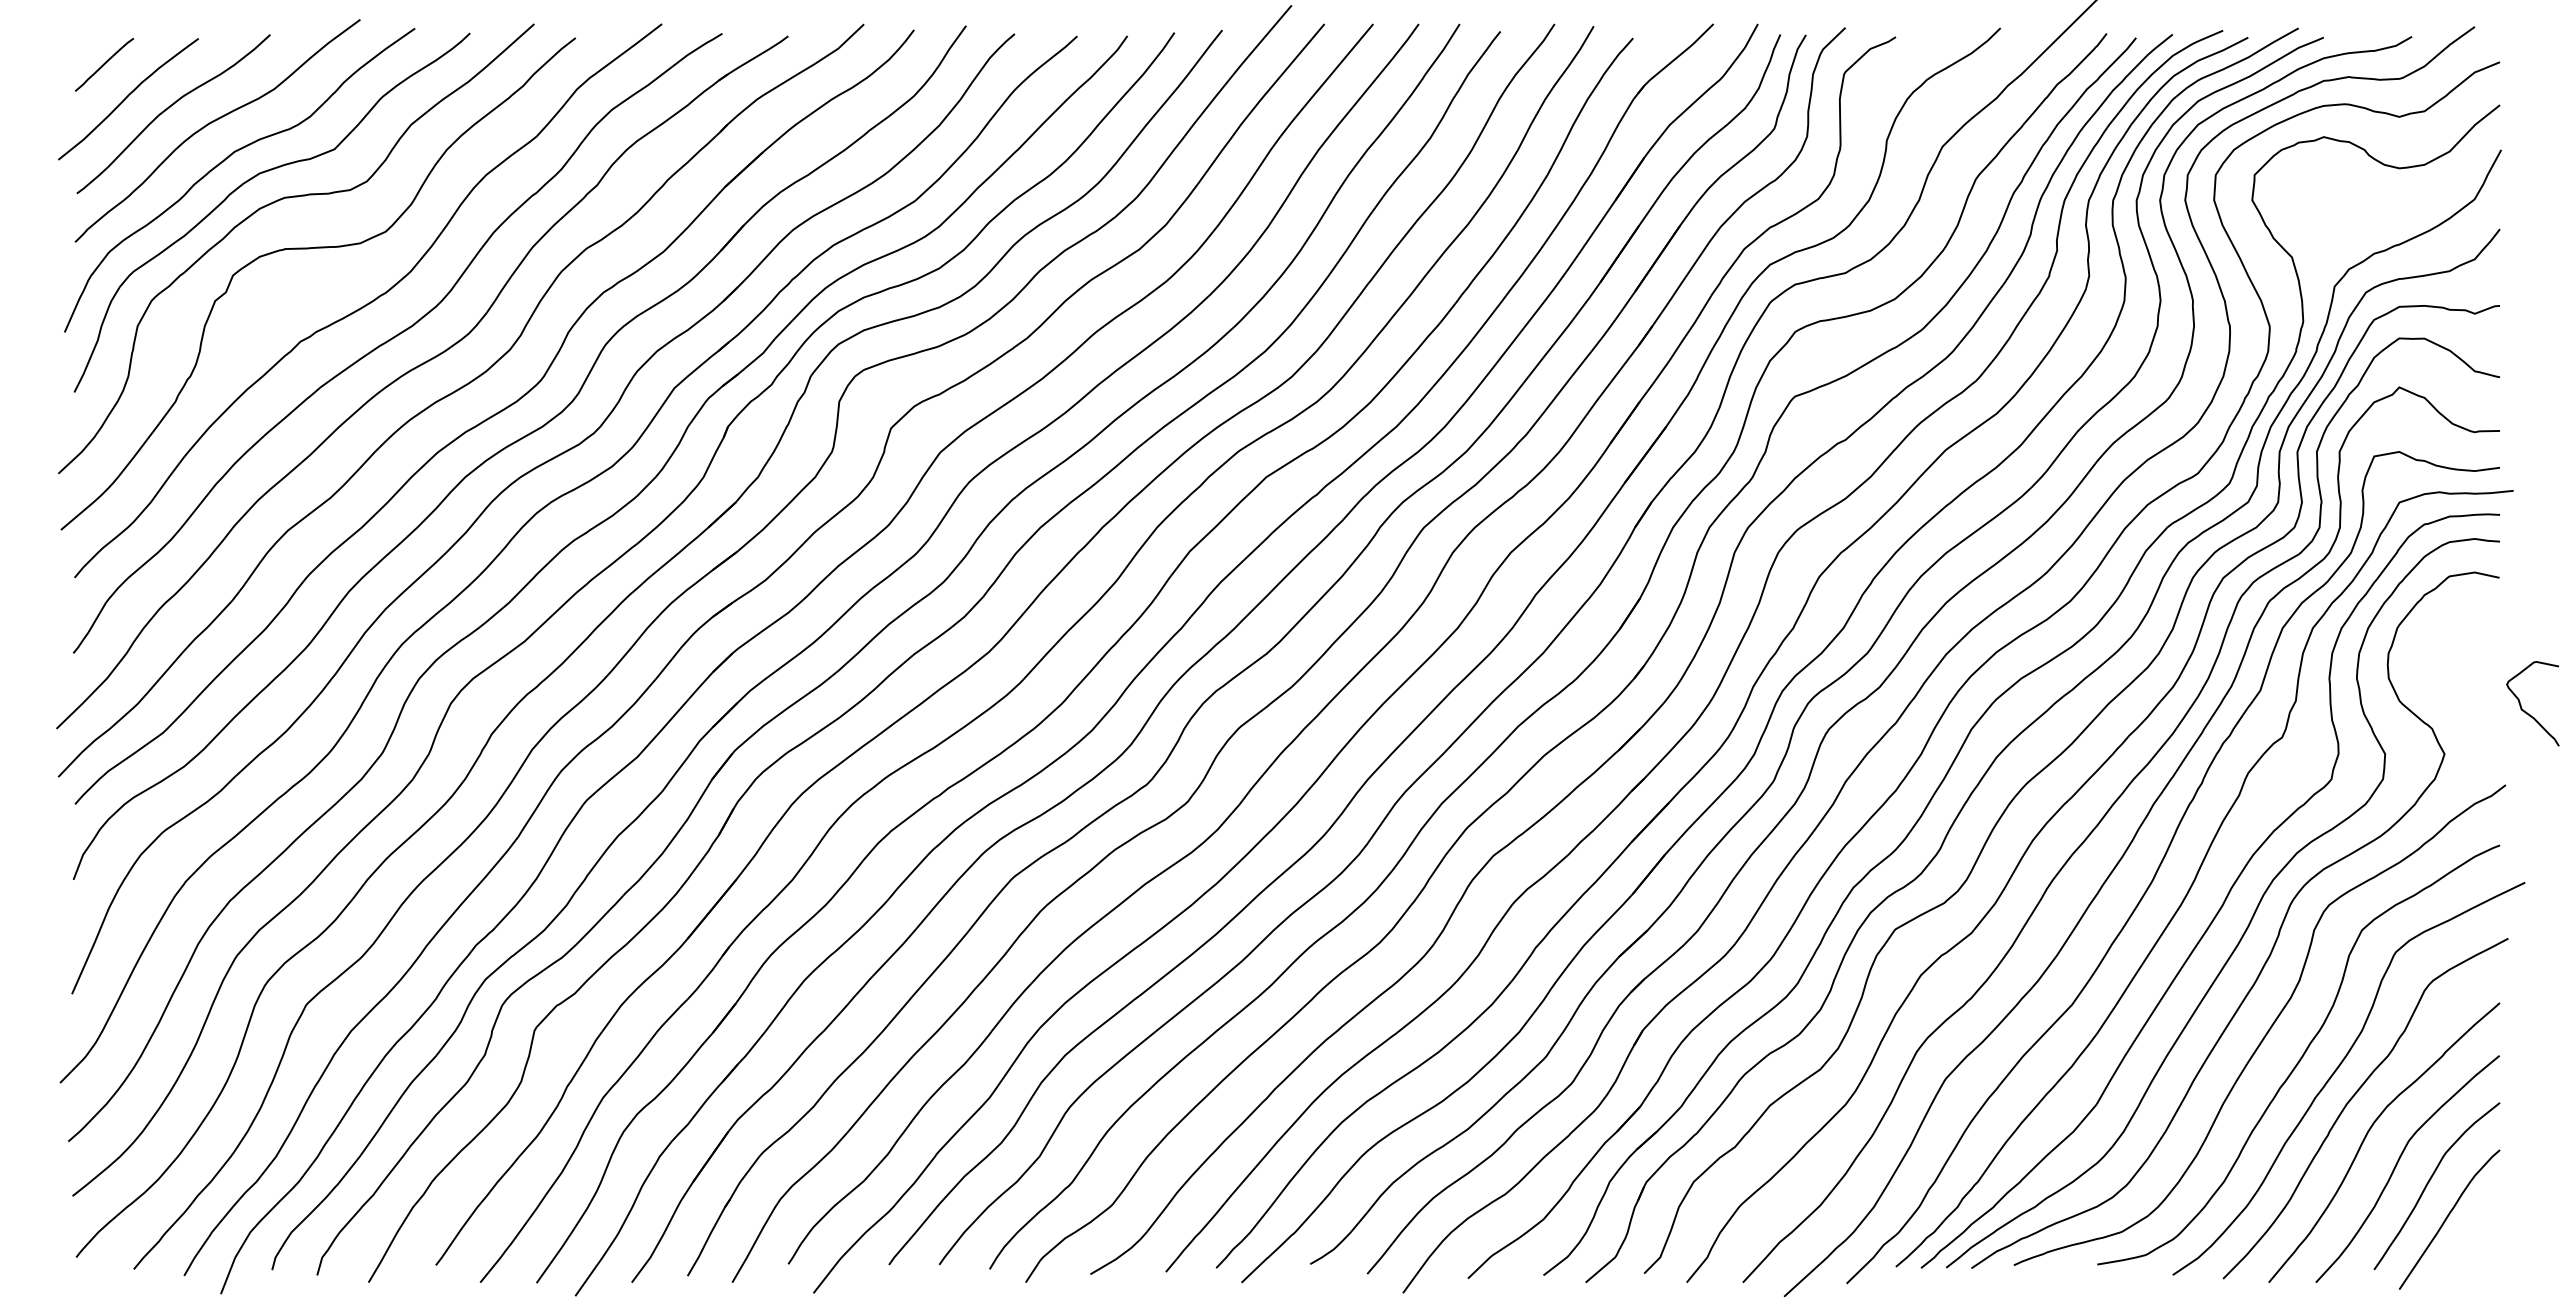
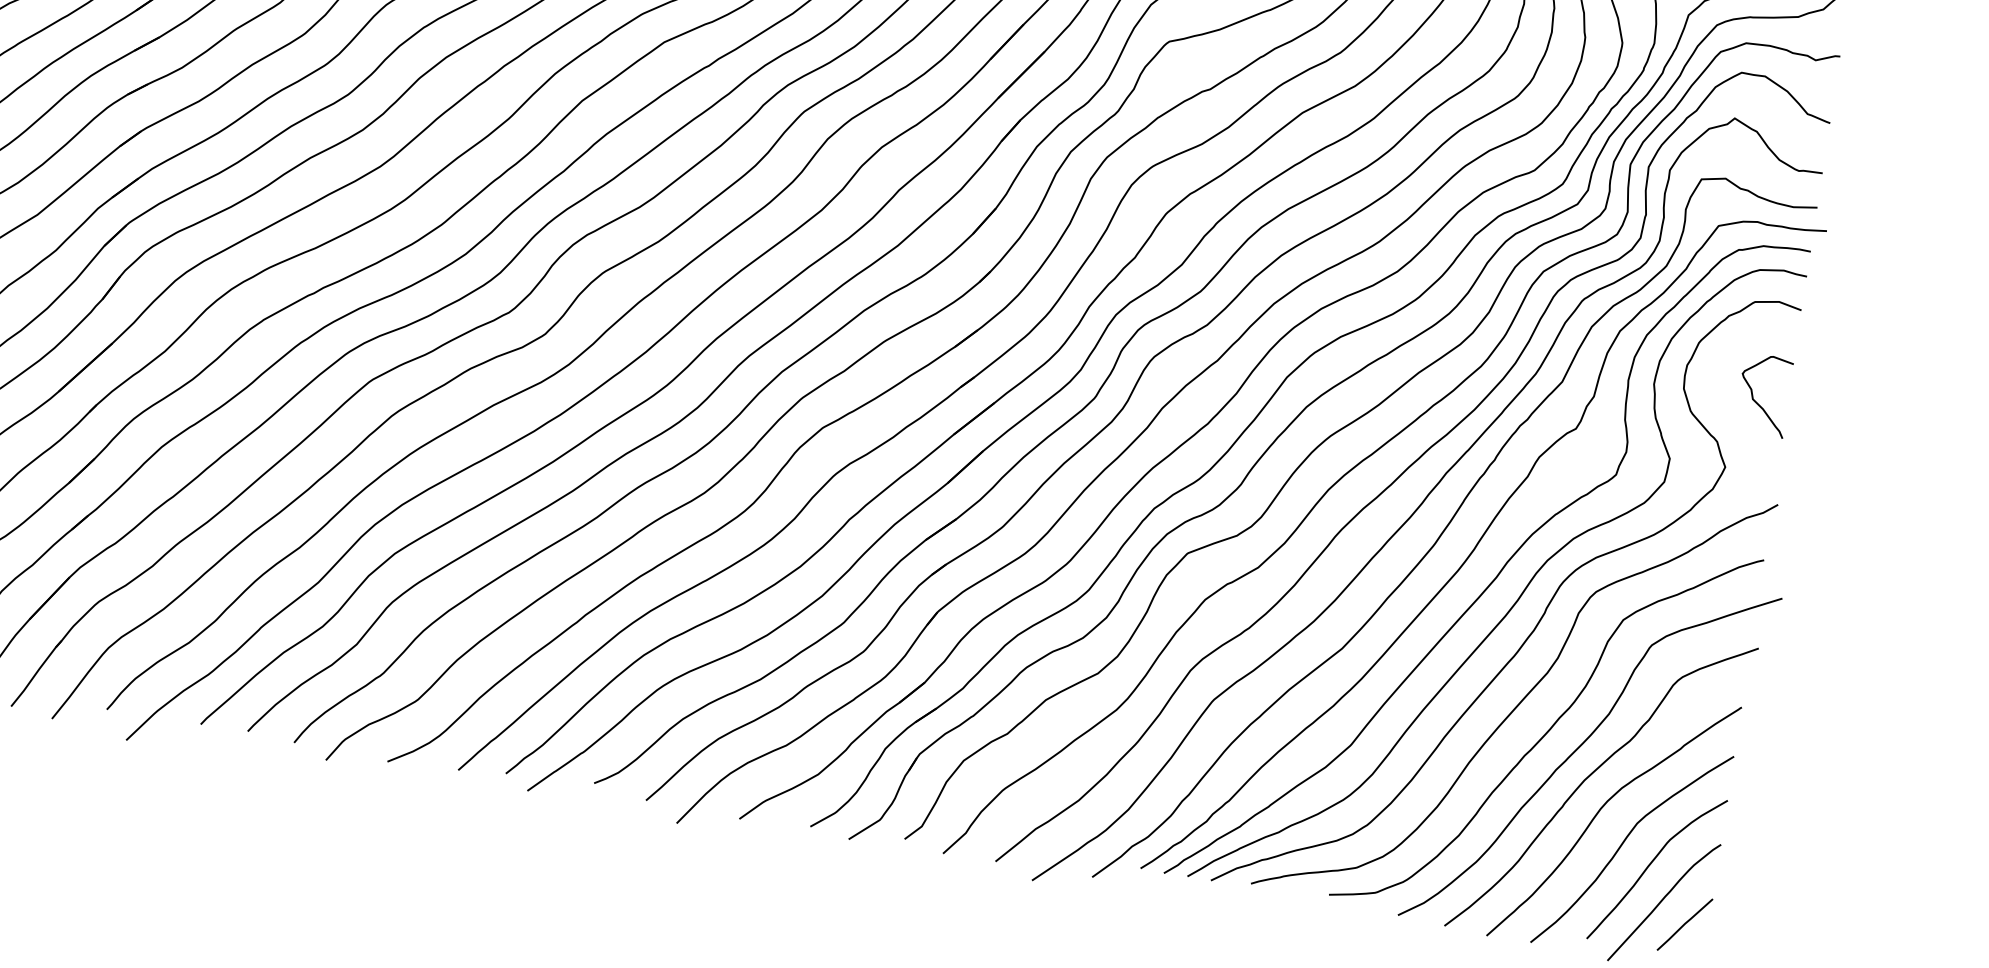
curve: (2526, 711) -> (1757, 401), moved
line: (2474, 1239) -> (1684, 924), added

